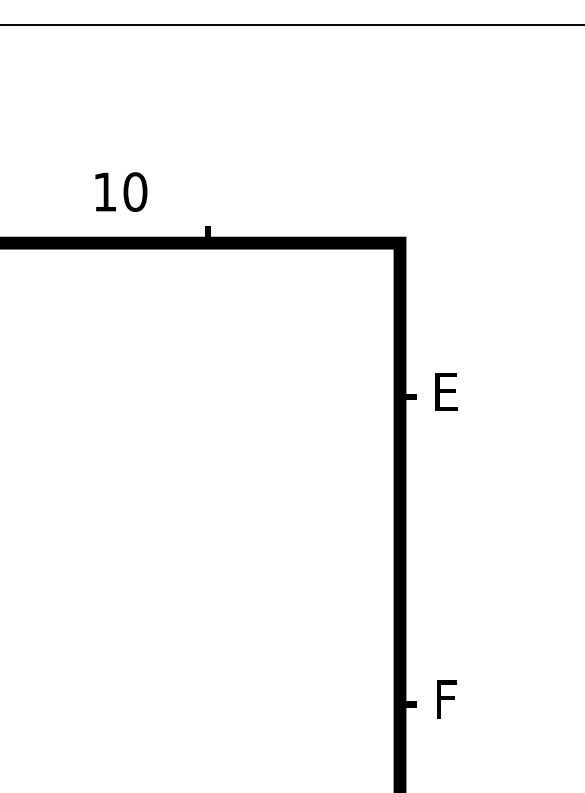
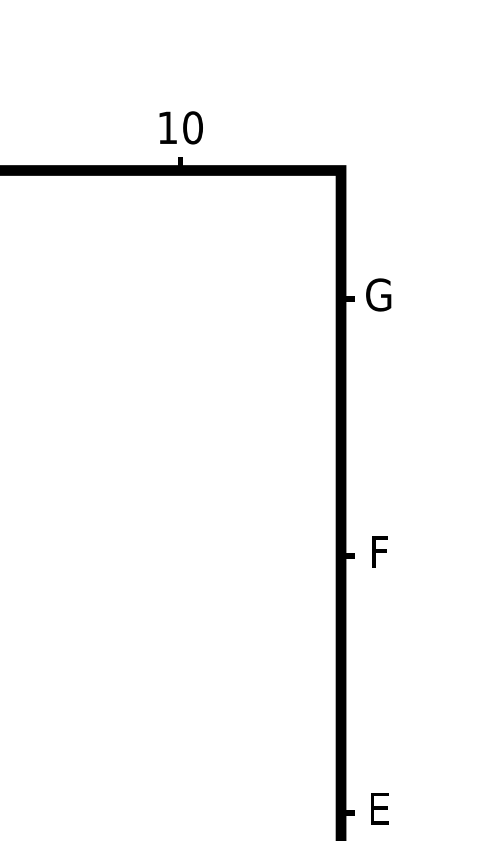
text: (120, 191) -> (180, 127), moved
text: (444, 391) -> (378, 294), E -> G

